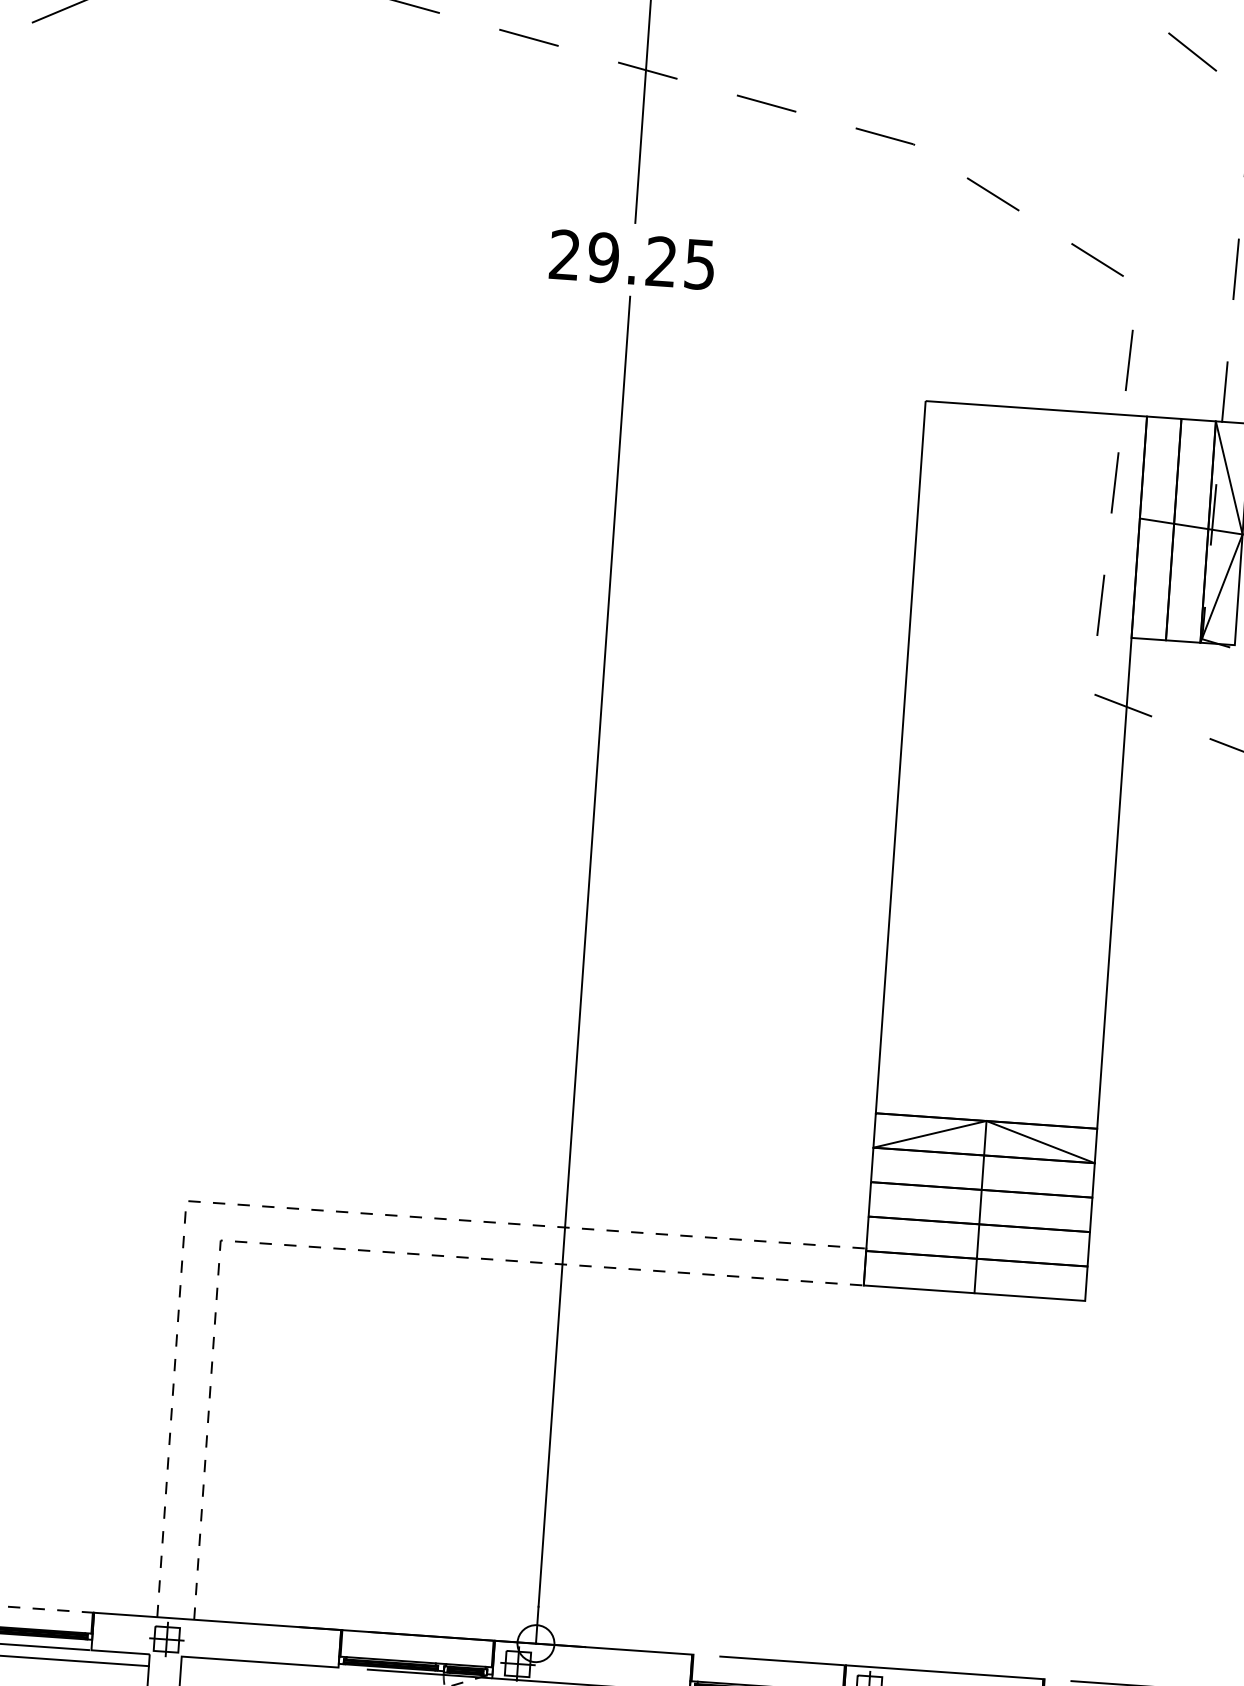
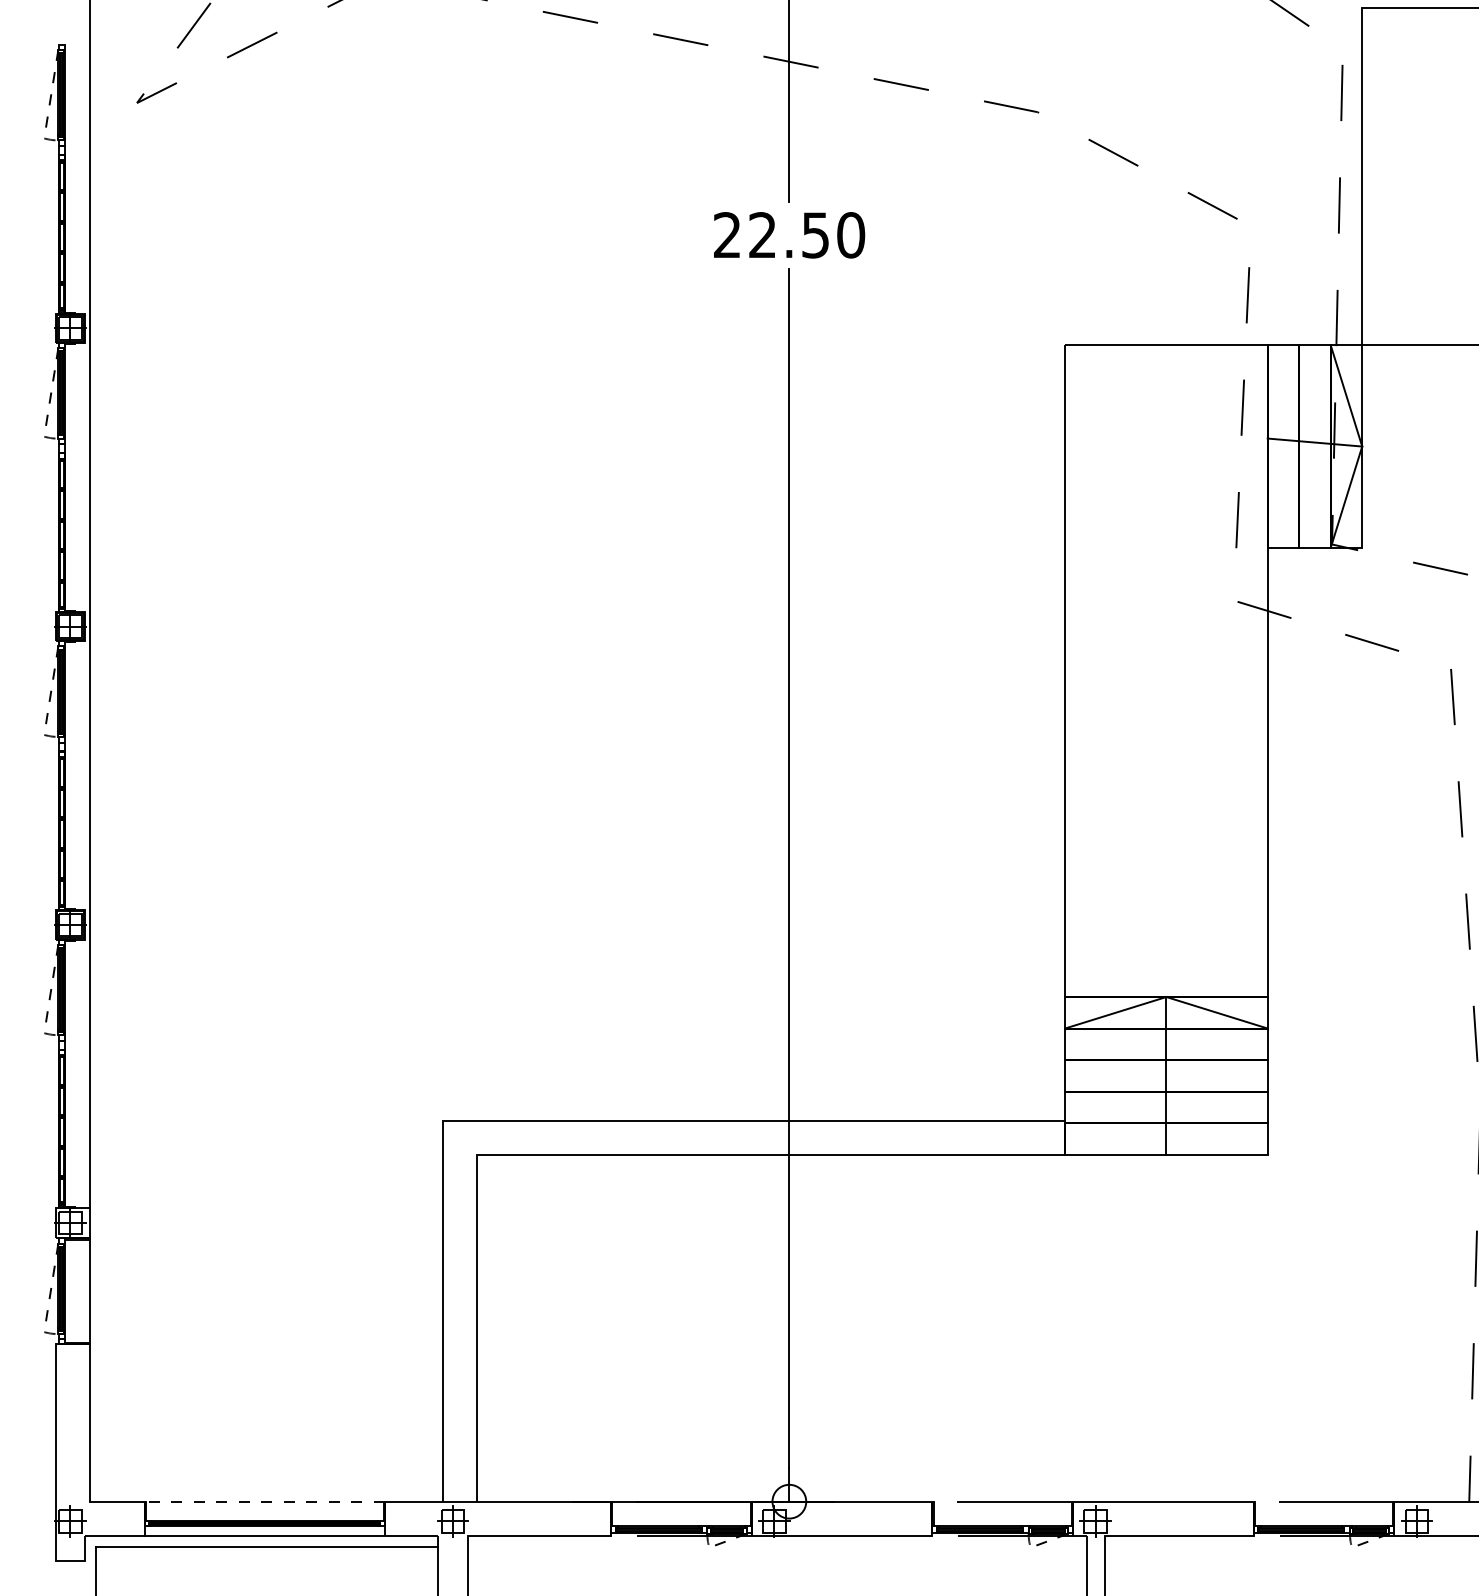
text: (651, 261) -> (806, 235), 29.25 -> 22.50
line: (318, 1209) -> (563, 1120), dashed -> solid
line: (351, 1249) -> (596, 1154), dashed -> solid

